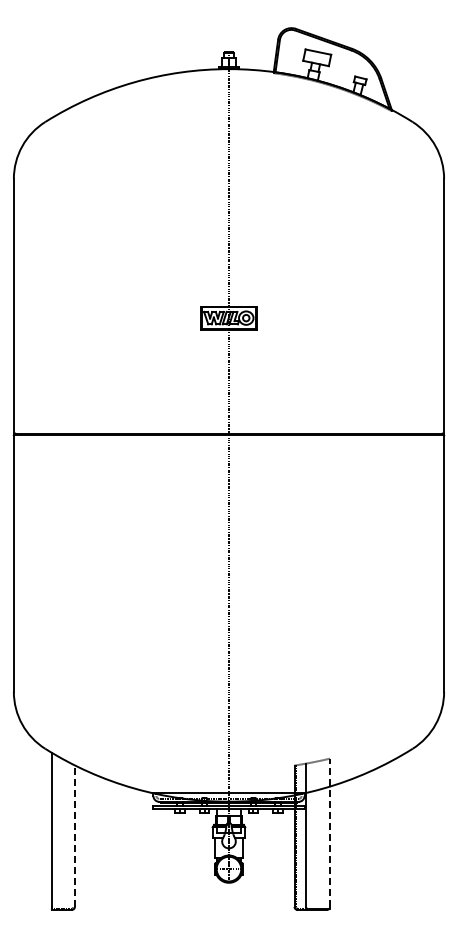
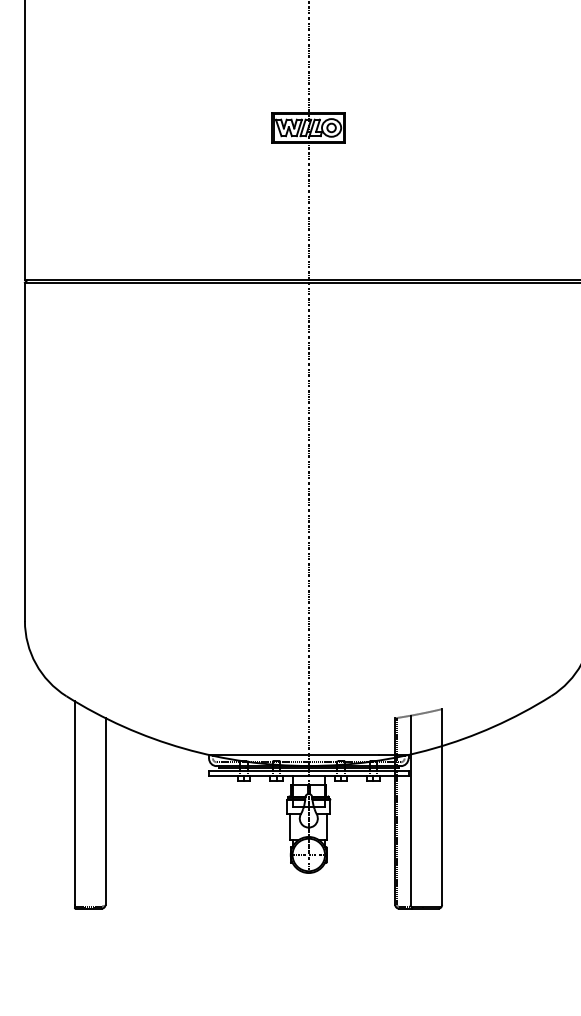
line: (330, 832) -> (442, 806), dashed -> solid
line: (74, 836) -> (104, 811), dashed -> solid

